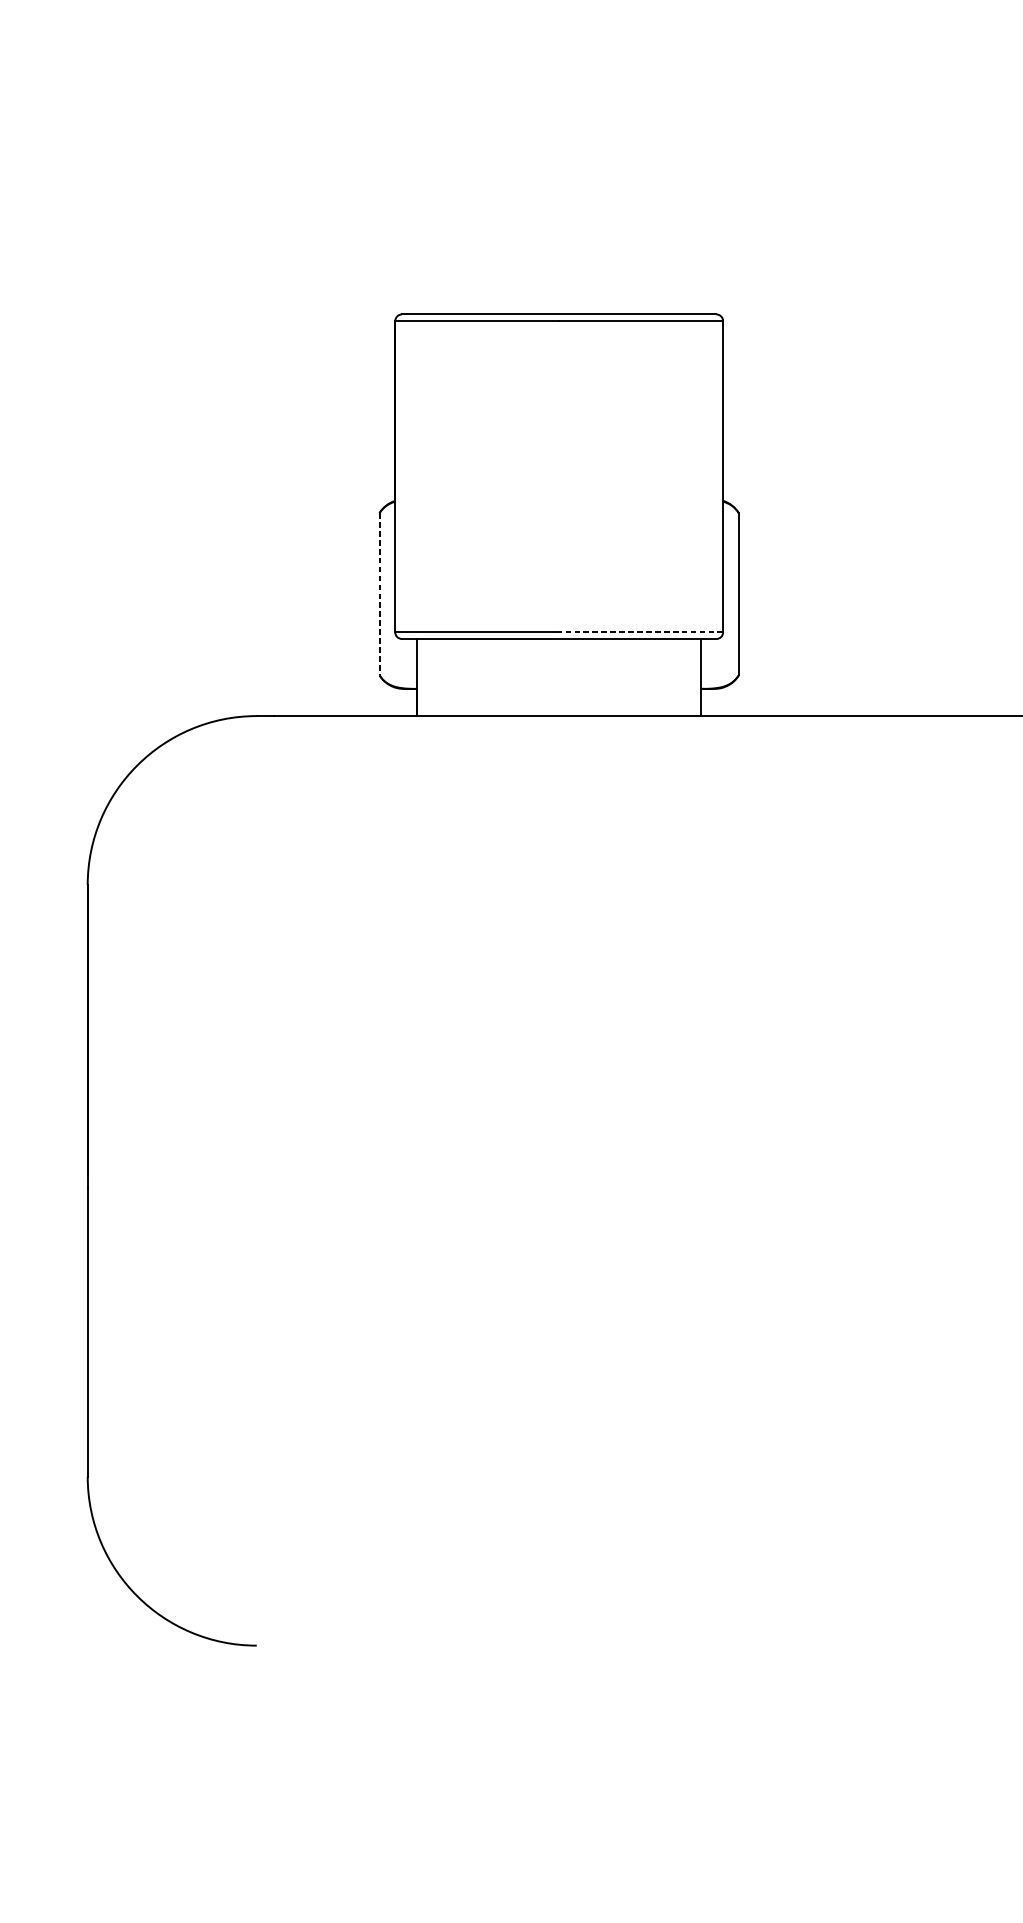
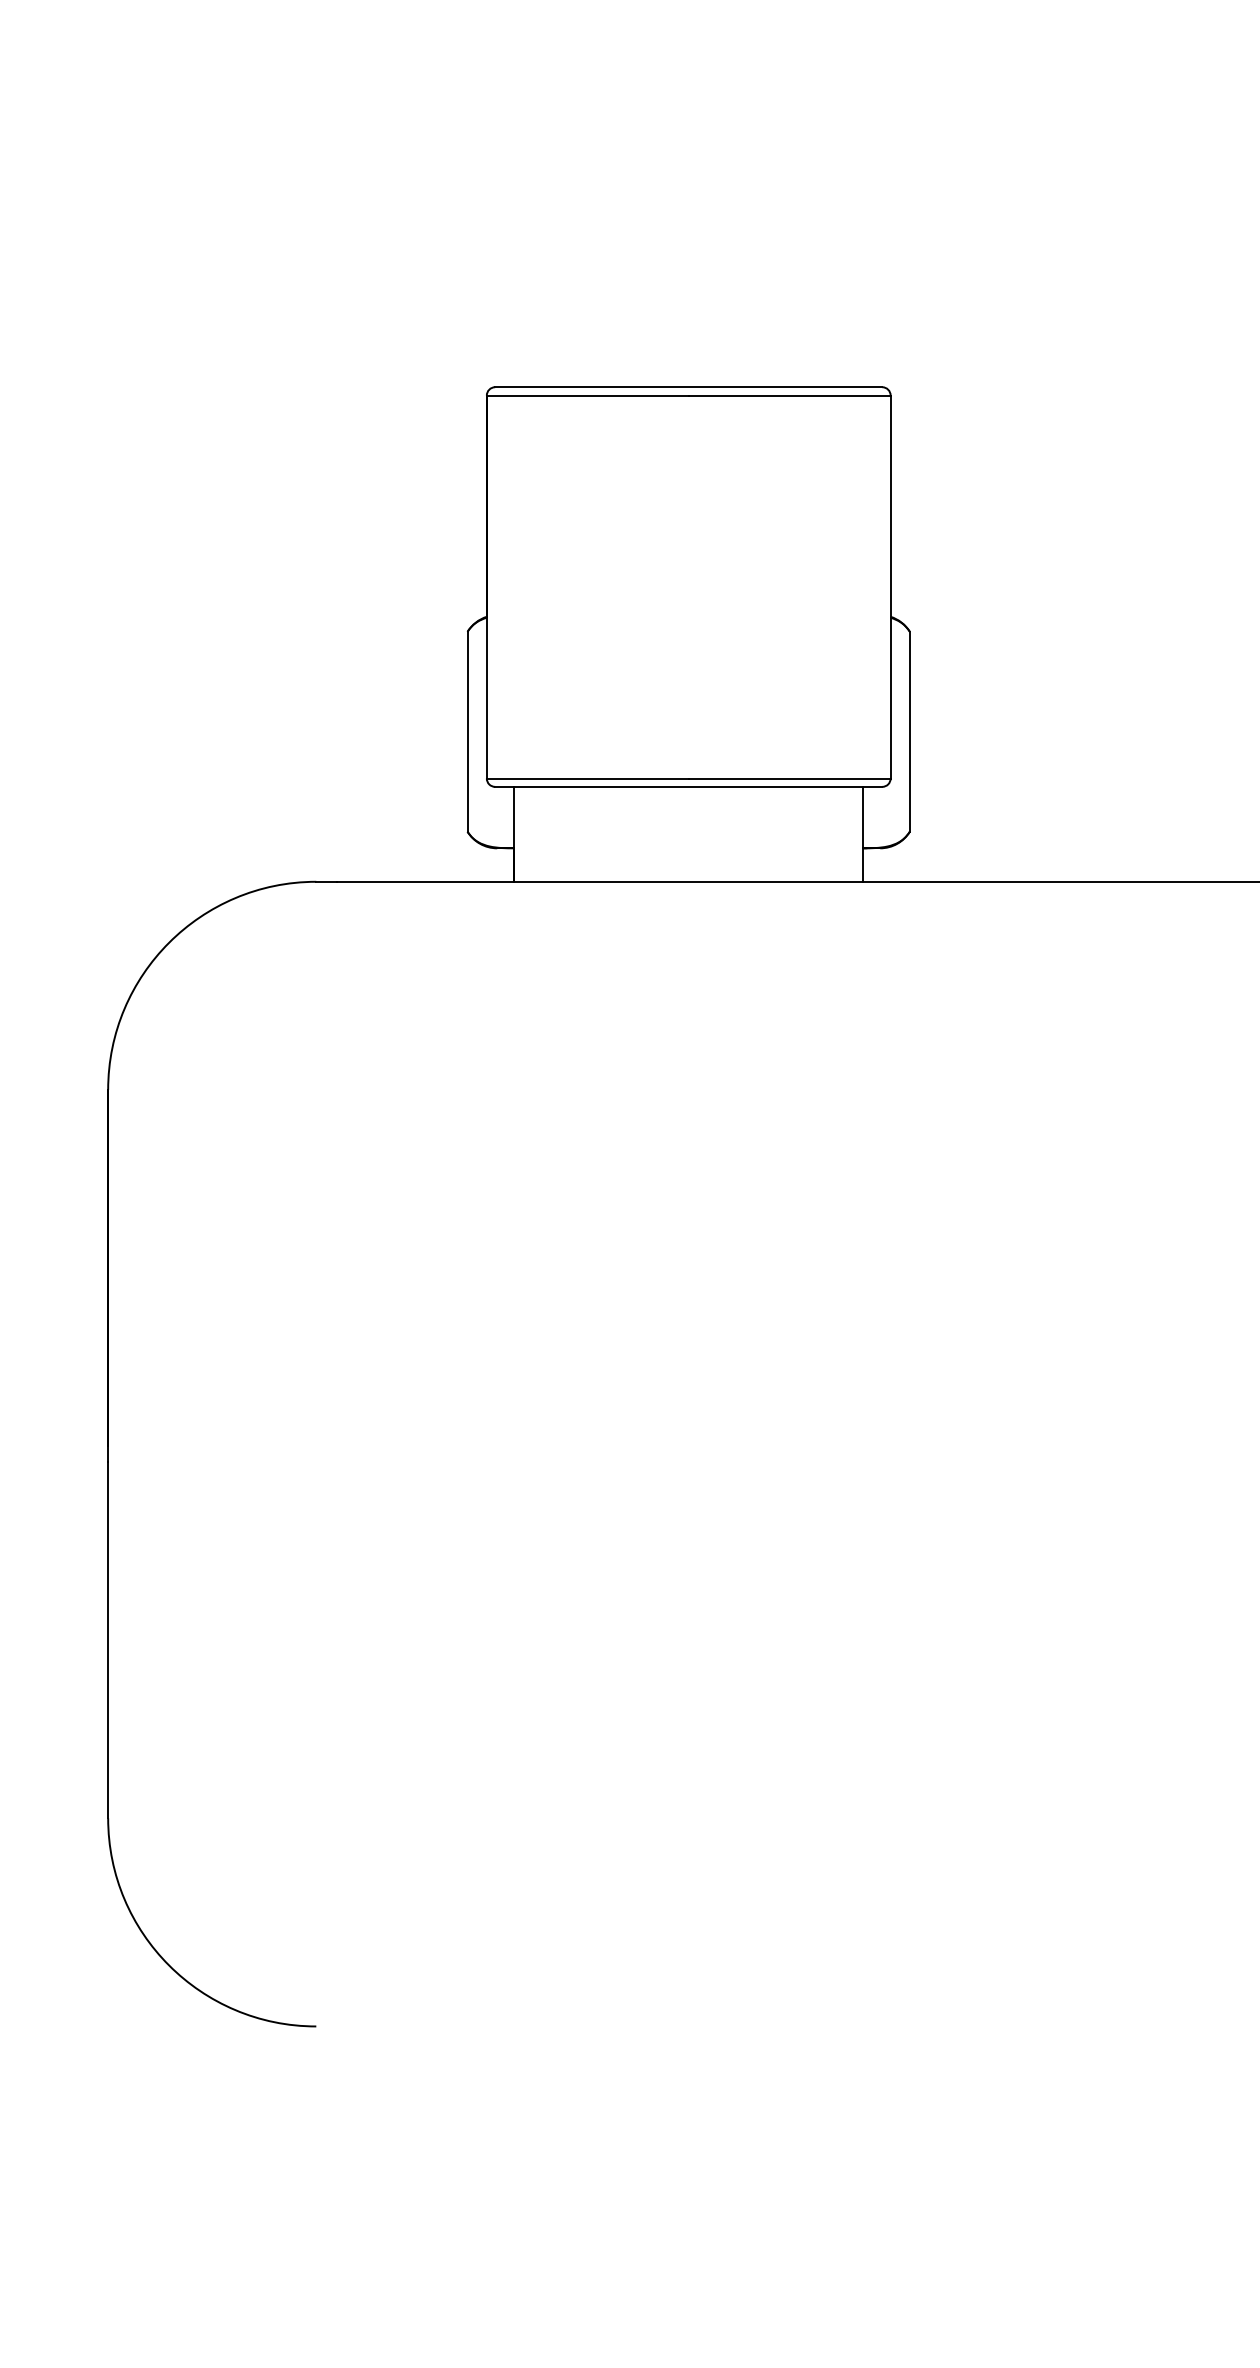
line: (379, 594) -> (467, 731), dashed -> solid
line: (641, 632) -> (789, 778), dashed -> solid

